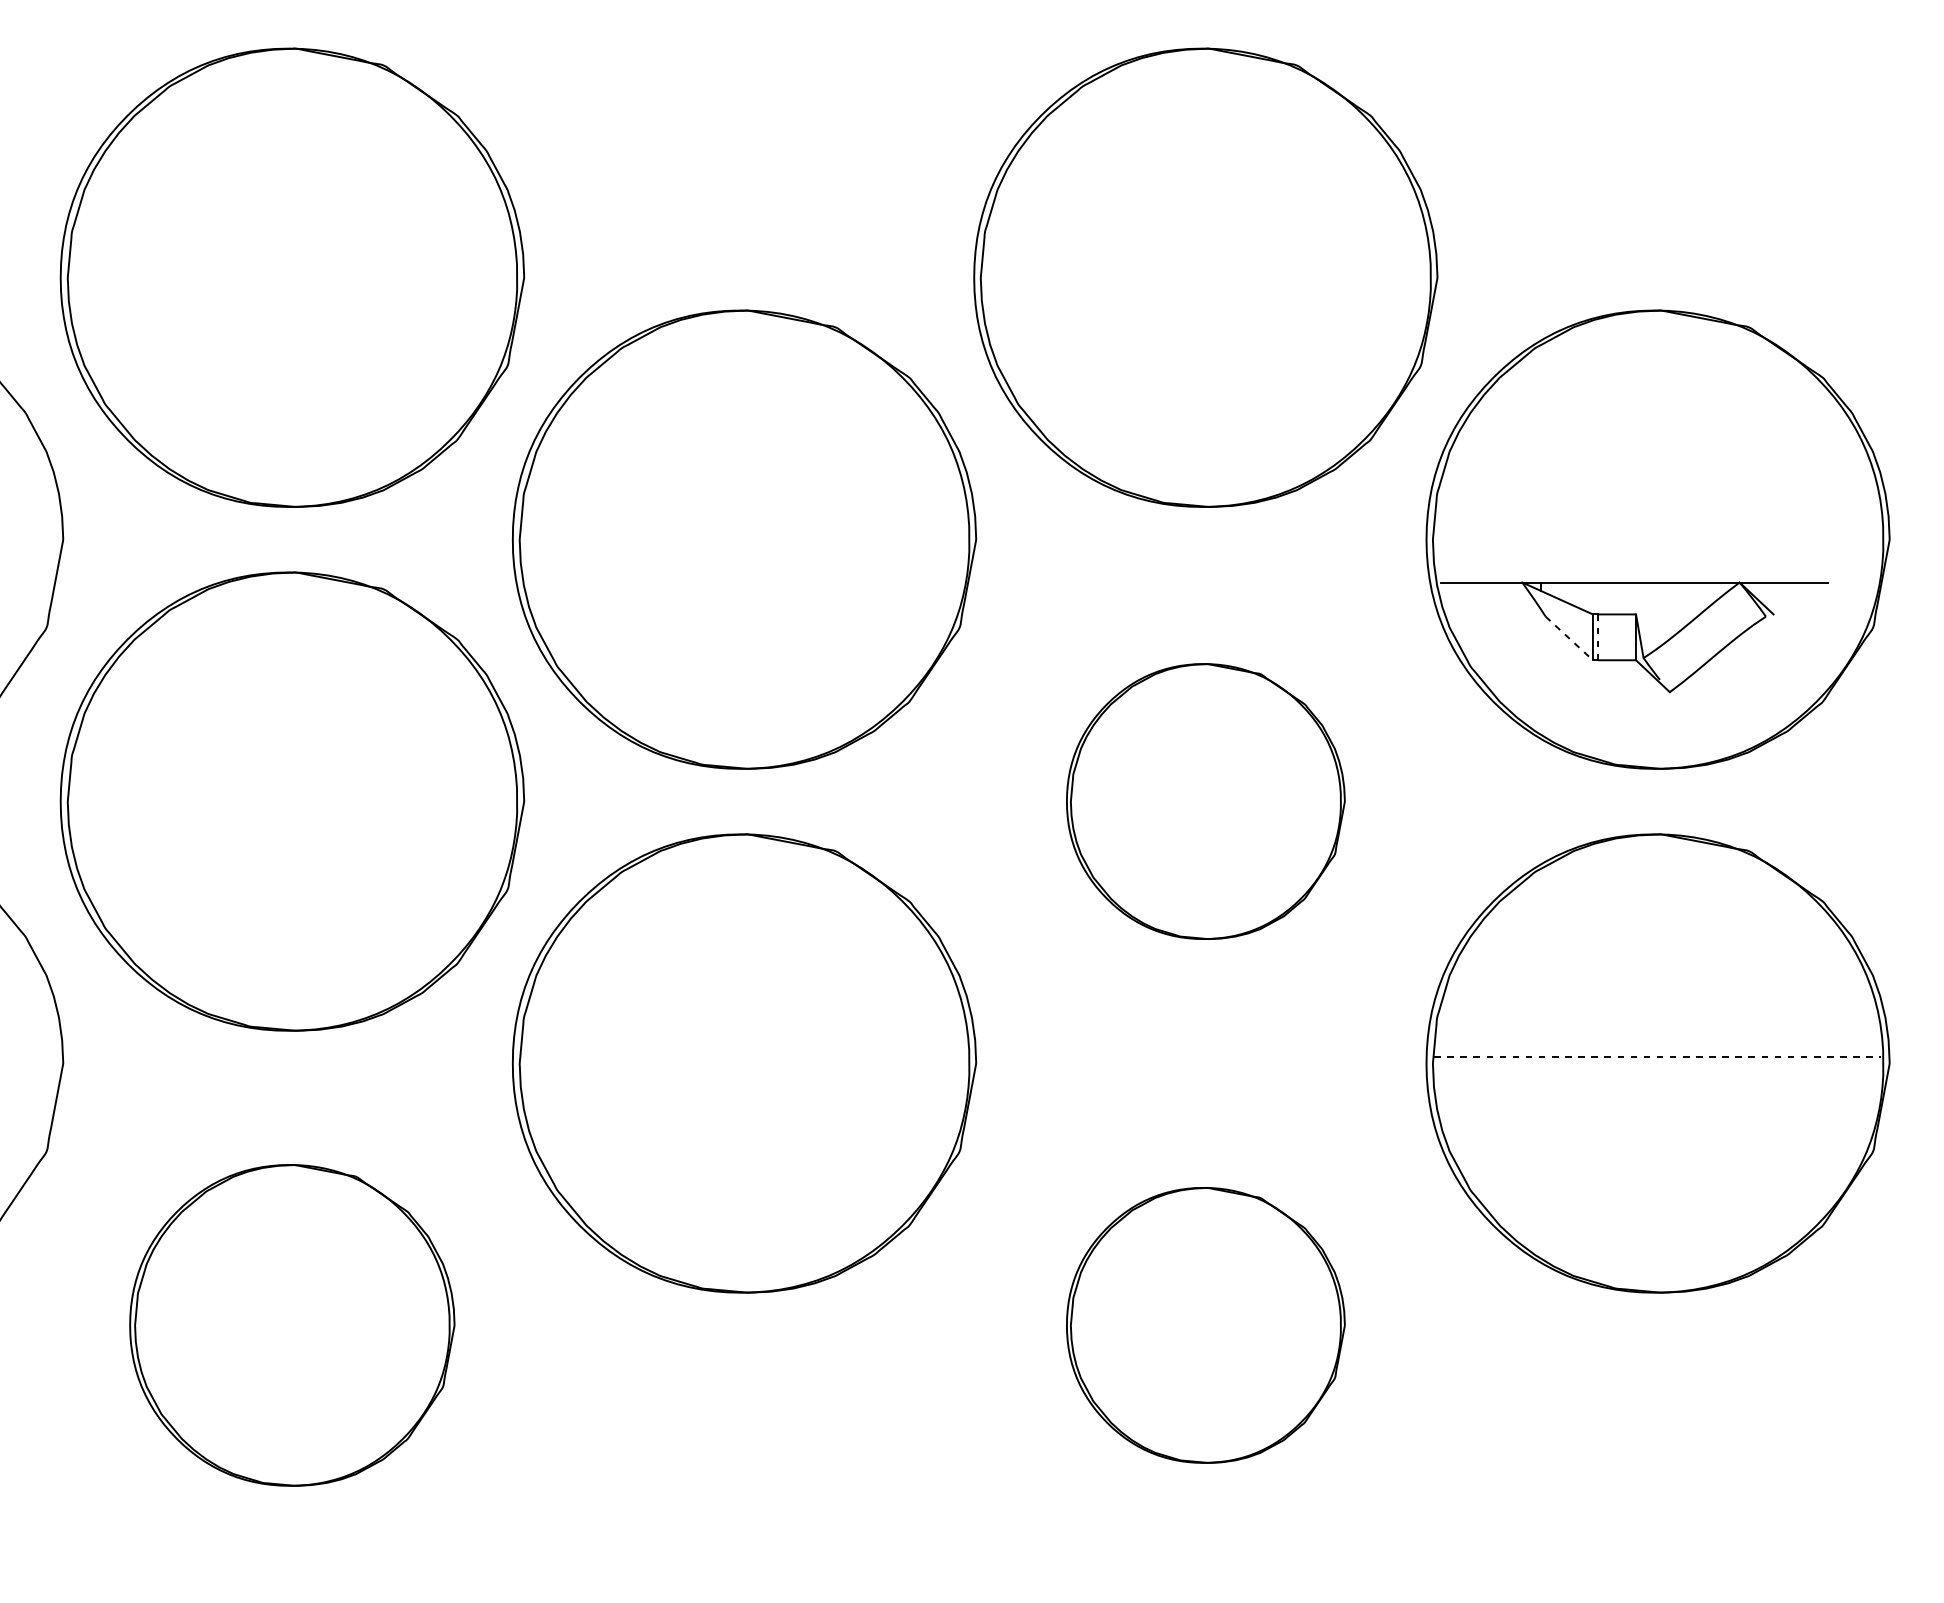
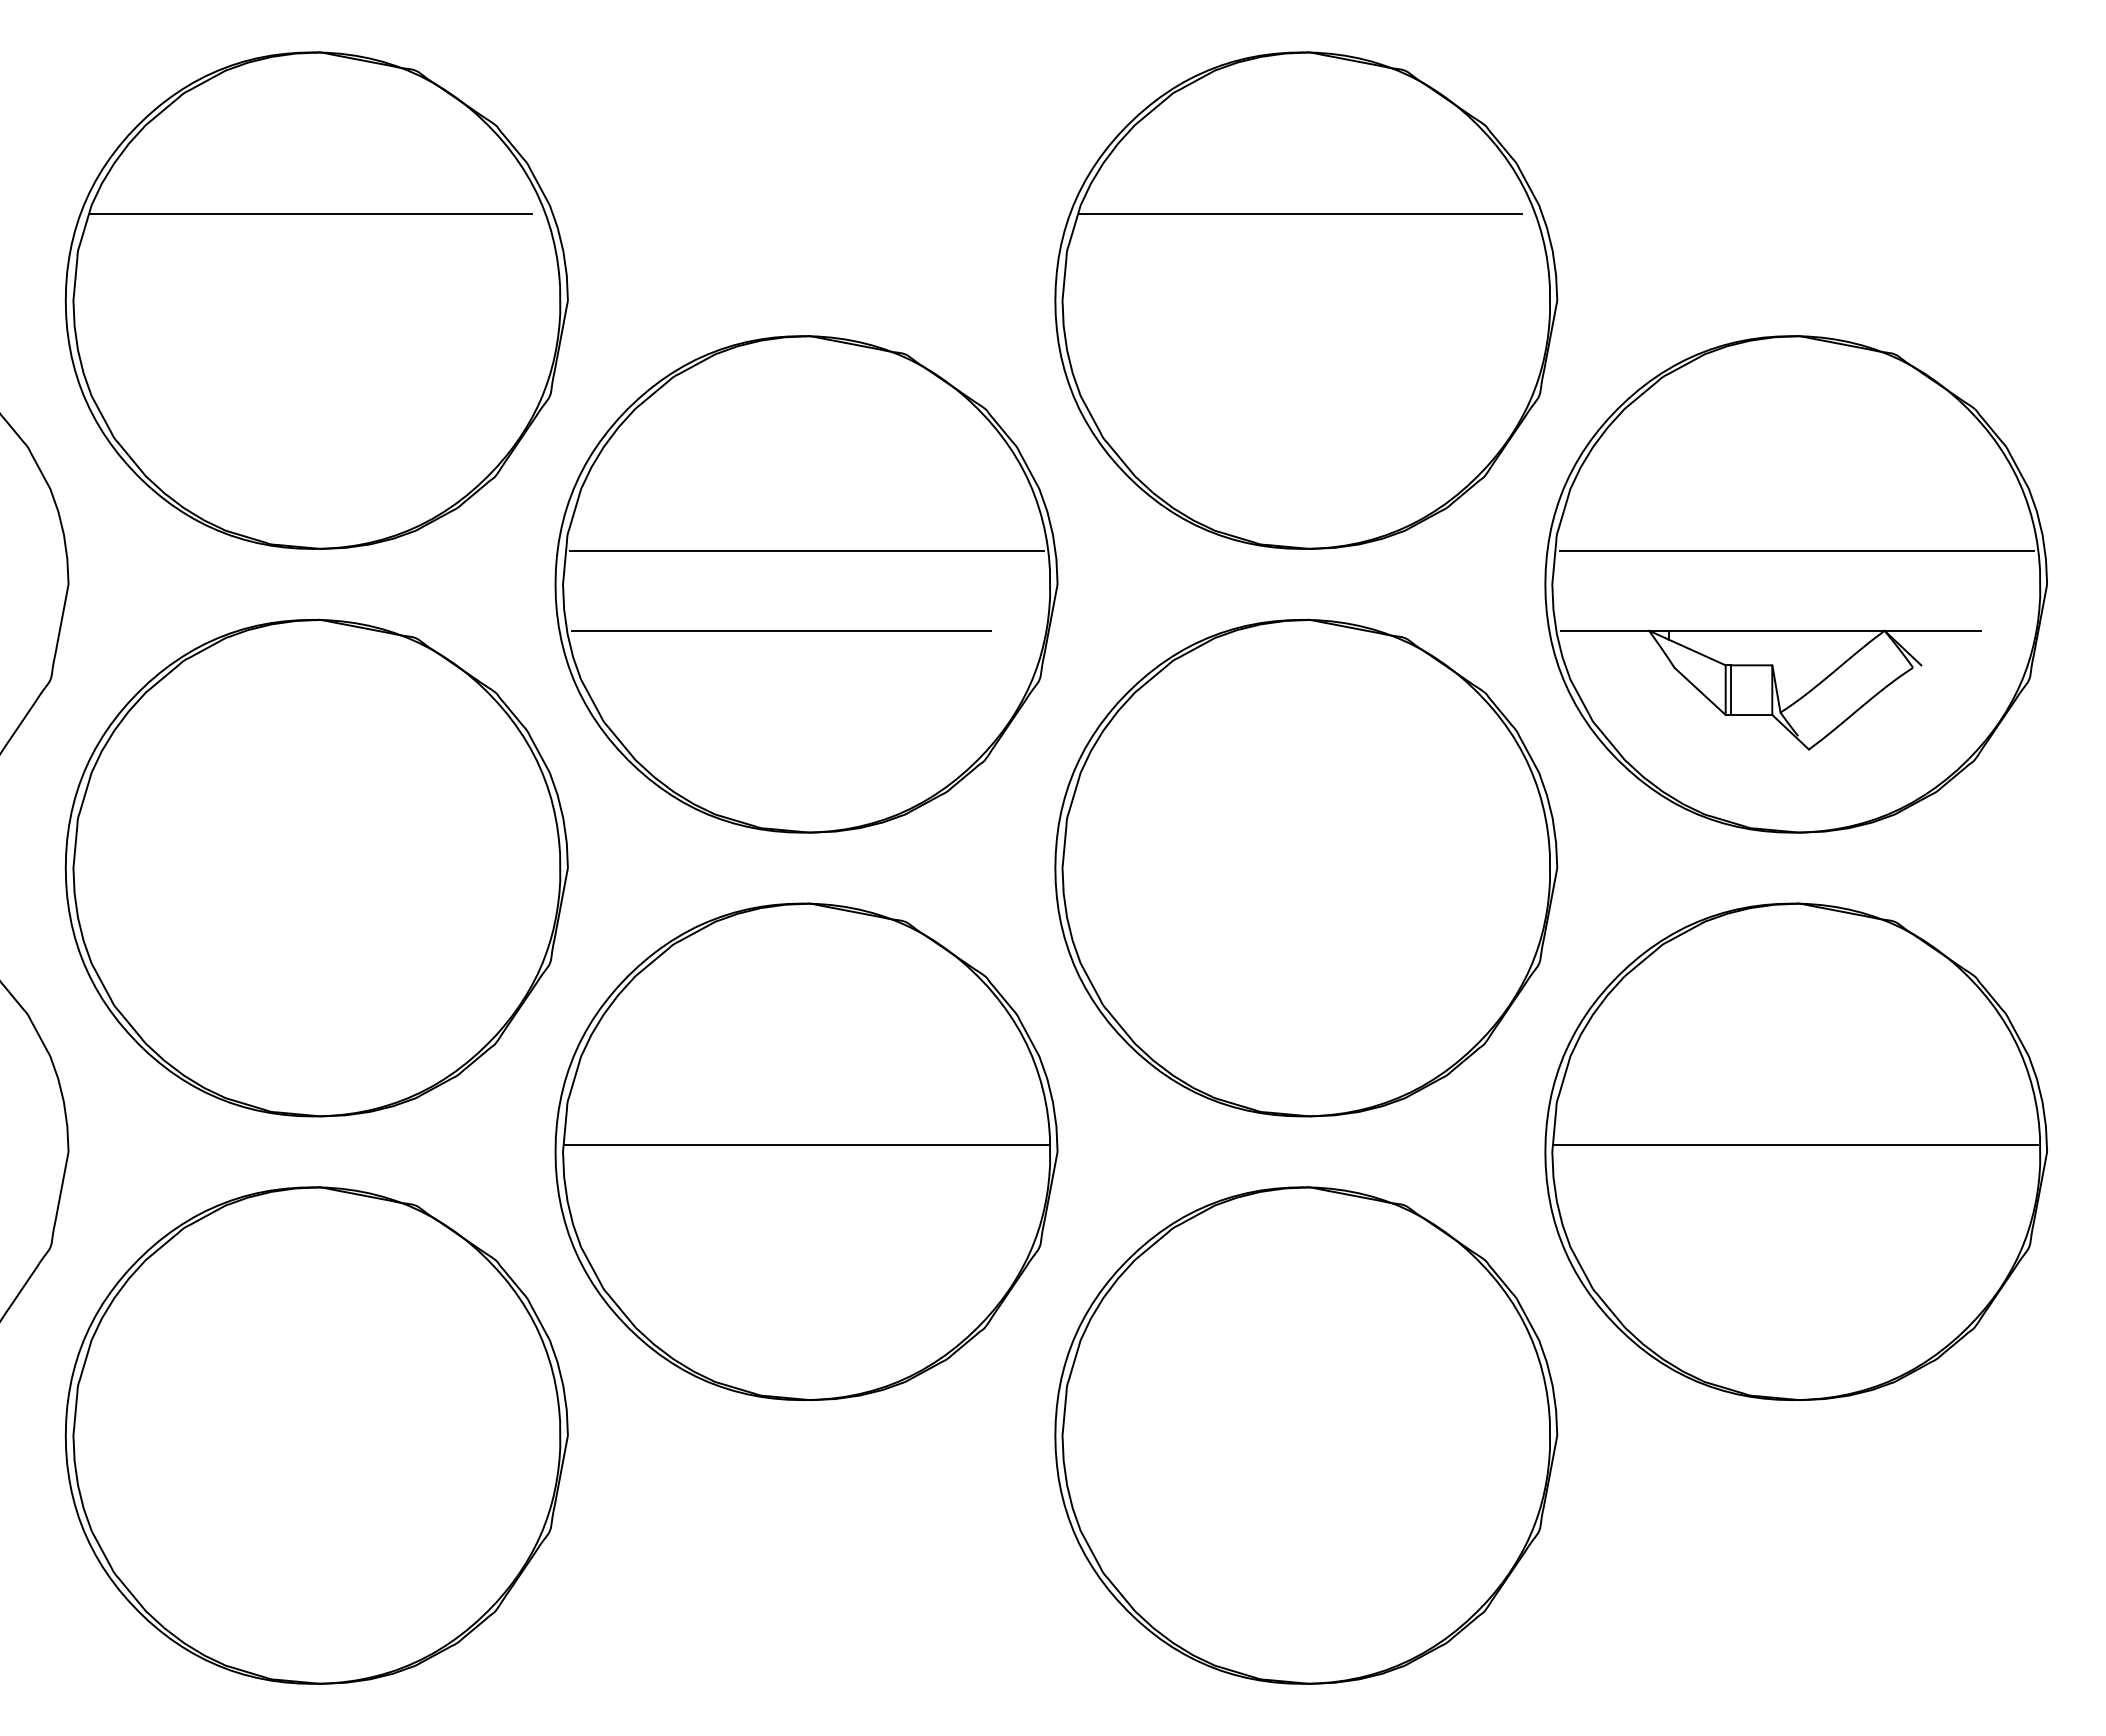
line: (287, 197) -> (311, 213), added
line: (1200, 197) -> (1300, 213), added
line: (744, 508) -> (806, 550), added
line: (1658, 508) -> (1796, 550), added
line: (721, 582) -> (781, 630), added
line: (1598, 637) -> (1731, 690), dashed -> solid
line: (1569, 638) -> (1700, 691), dashed -> solid
part: (1206, 801) -> (1306, 867), size x1.67
line: (743, 1057) -> (805, 1145), added
line: (1658, 1057) -> (1796, 1145), dashed -> solid
part: (292, 1325) -> (316, 1435), size x1.43
part: (1206, 1325) -> (1306, 1435), size x1.67

